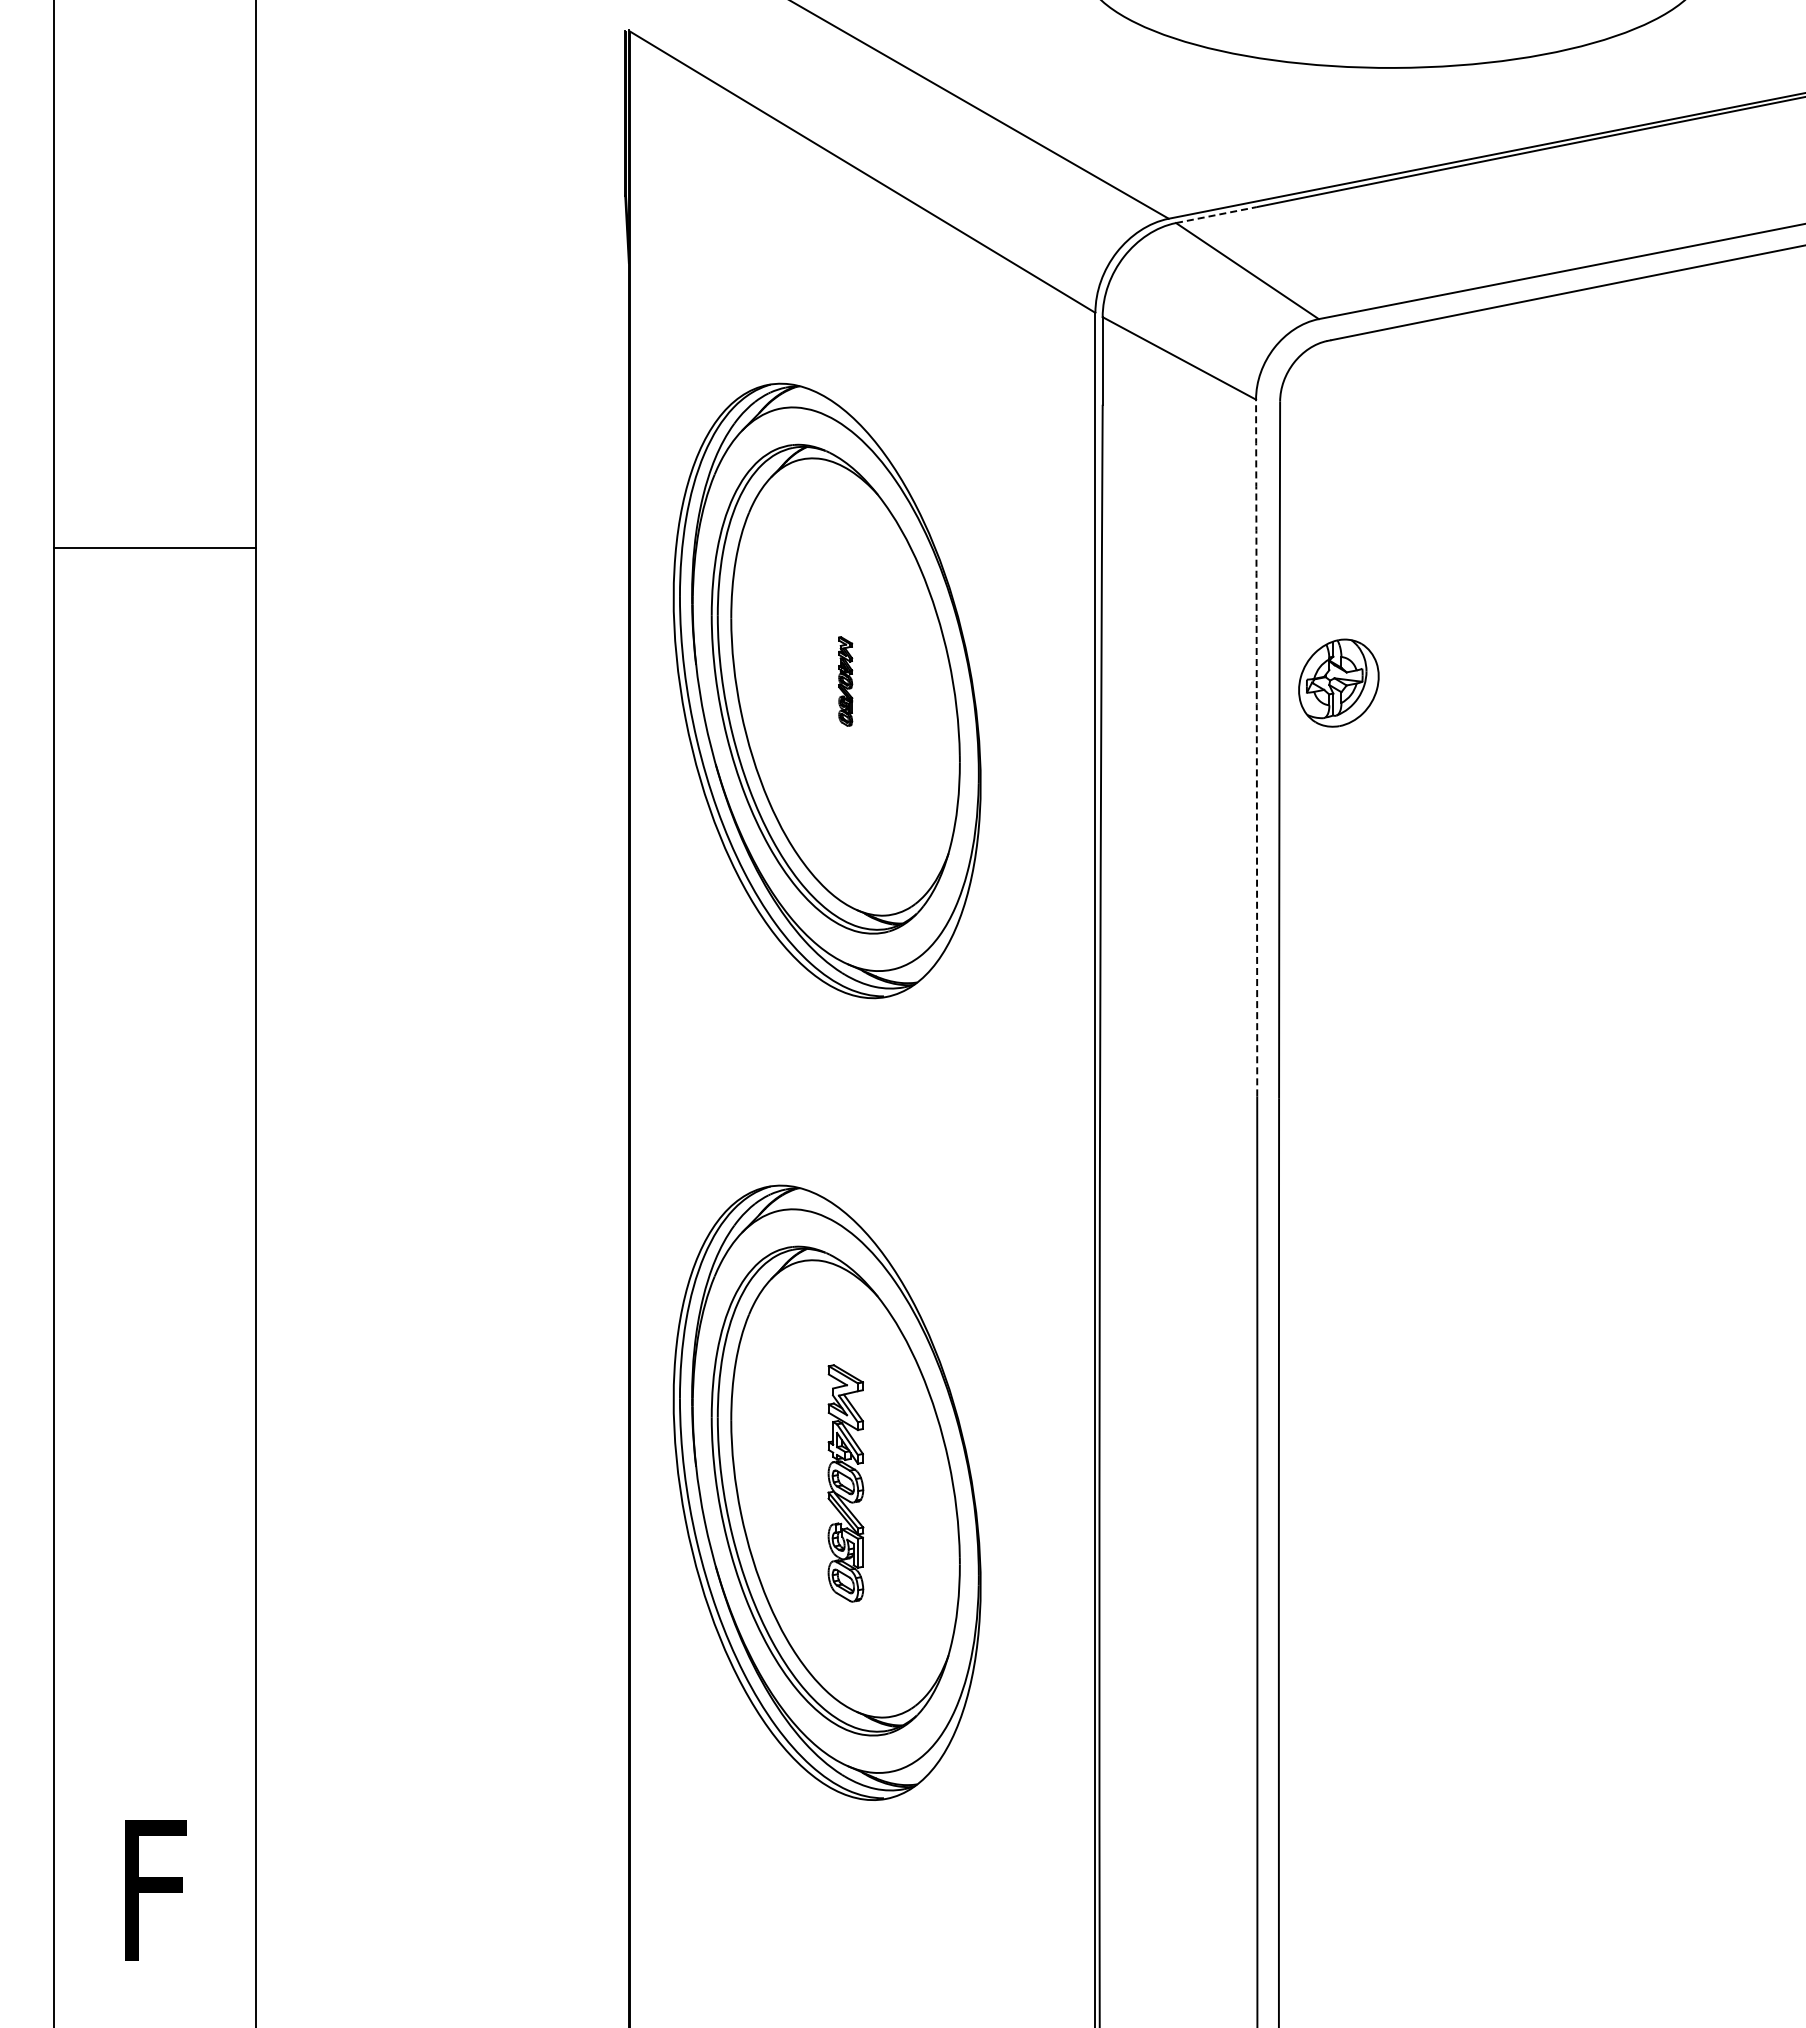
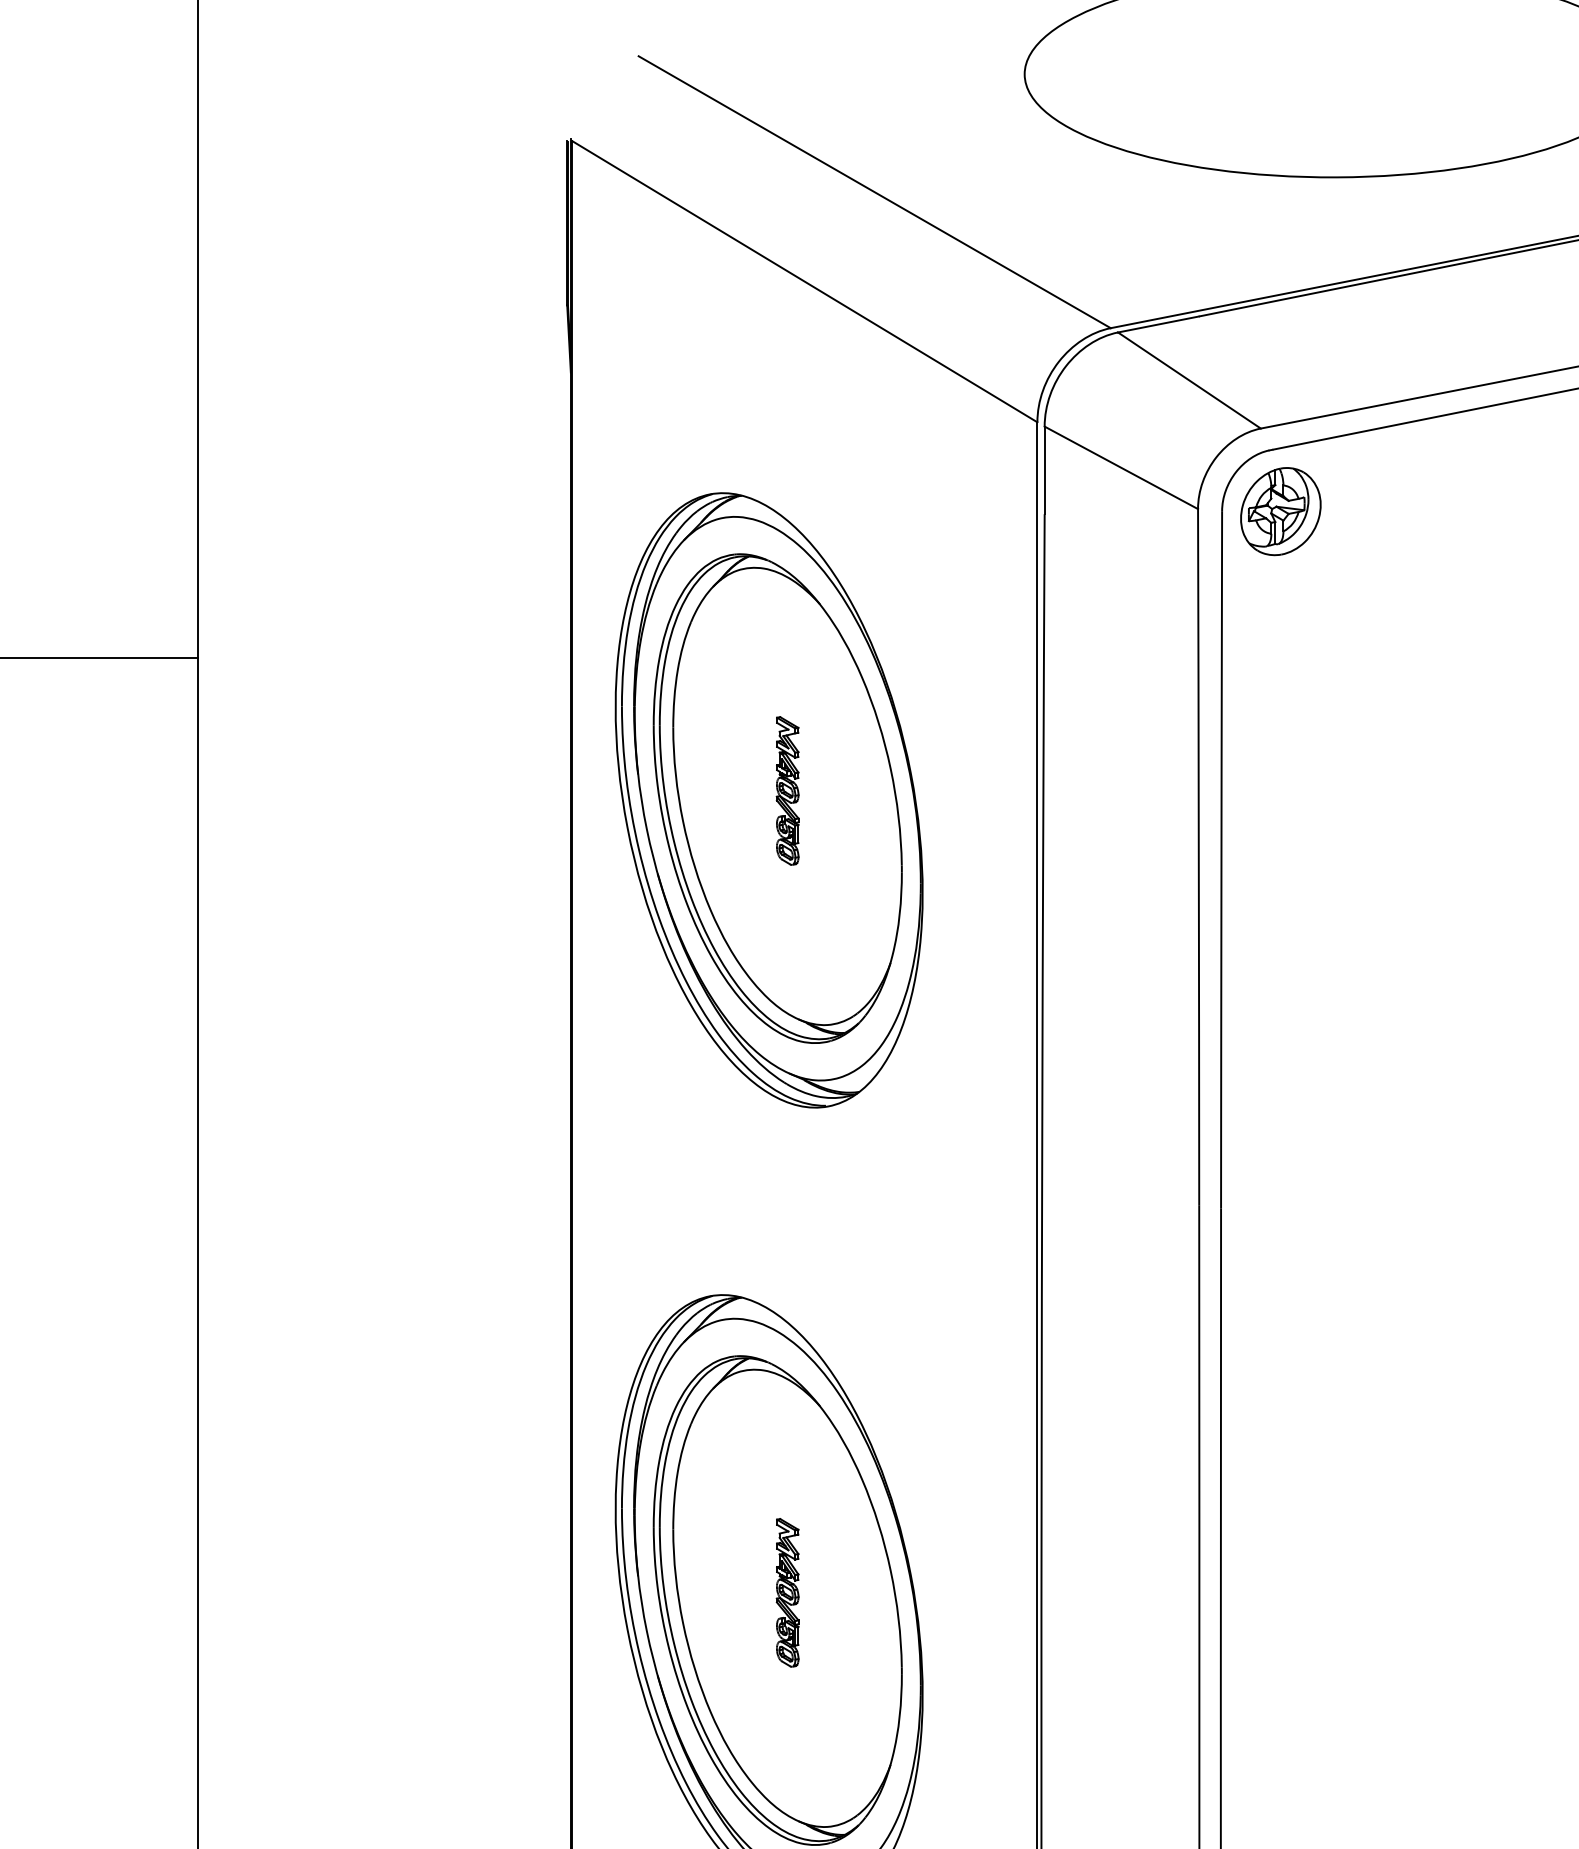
line: (1216, 214) -> (1158, 323), dashed -> solid
part: (845, 681) -> (787, 790), size x1.67
part: (1338, 682) -> (1280, 510), moved
arc: (1256, 748) -> (1198, 857), dashed -> solid
part: (845, 1483) -> (787, 1592), size x0.62

